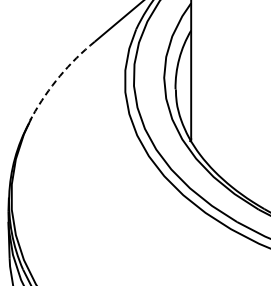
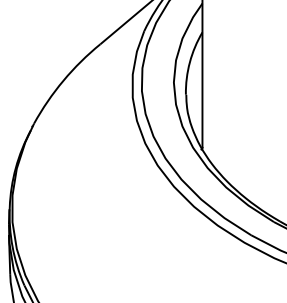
arc: (59, 76) -> (63, 81), dashed -> solid

